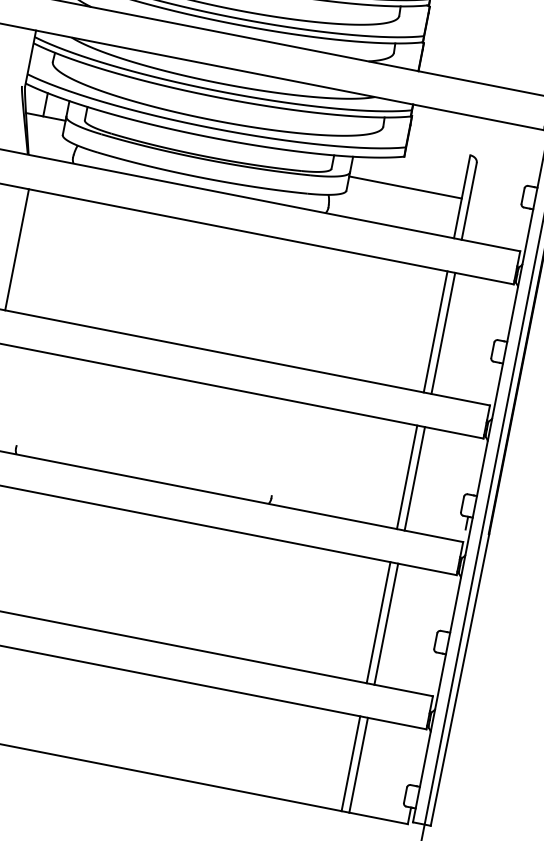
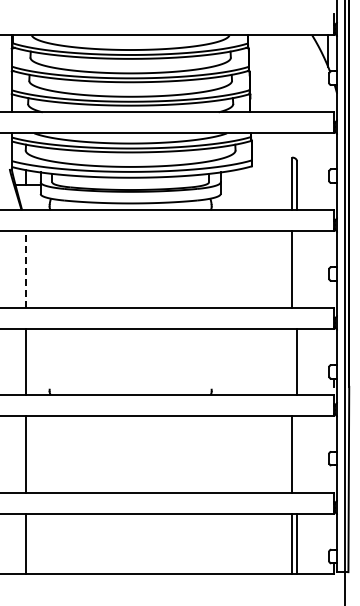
line: (405, 186) -> (256, 184), removed
line: (17, 249) -> (26, 269), solid -> dashed
line: (444, 333) -> (297, 269), removed
line: (407, 476) -> (292, 361), removed
line: (387, 623) -> (297, 453), removed

